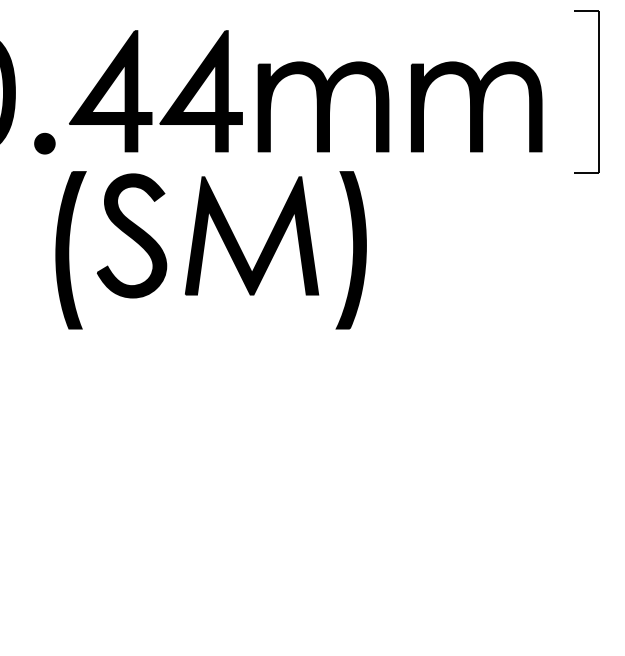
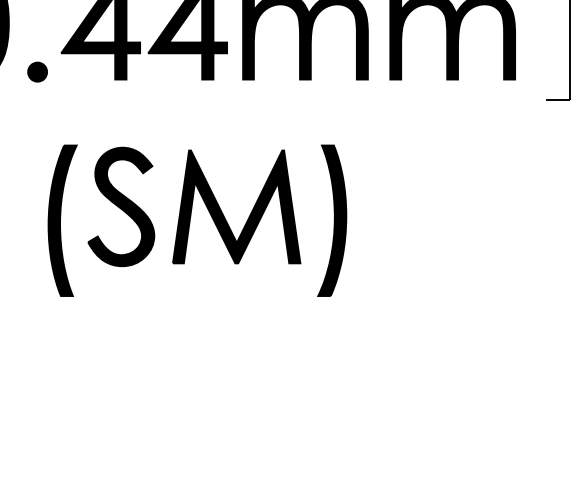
part: (204, 249) -> (191, 219), moved

